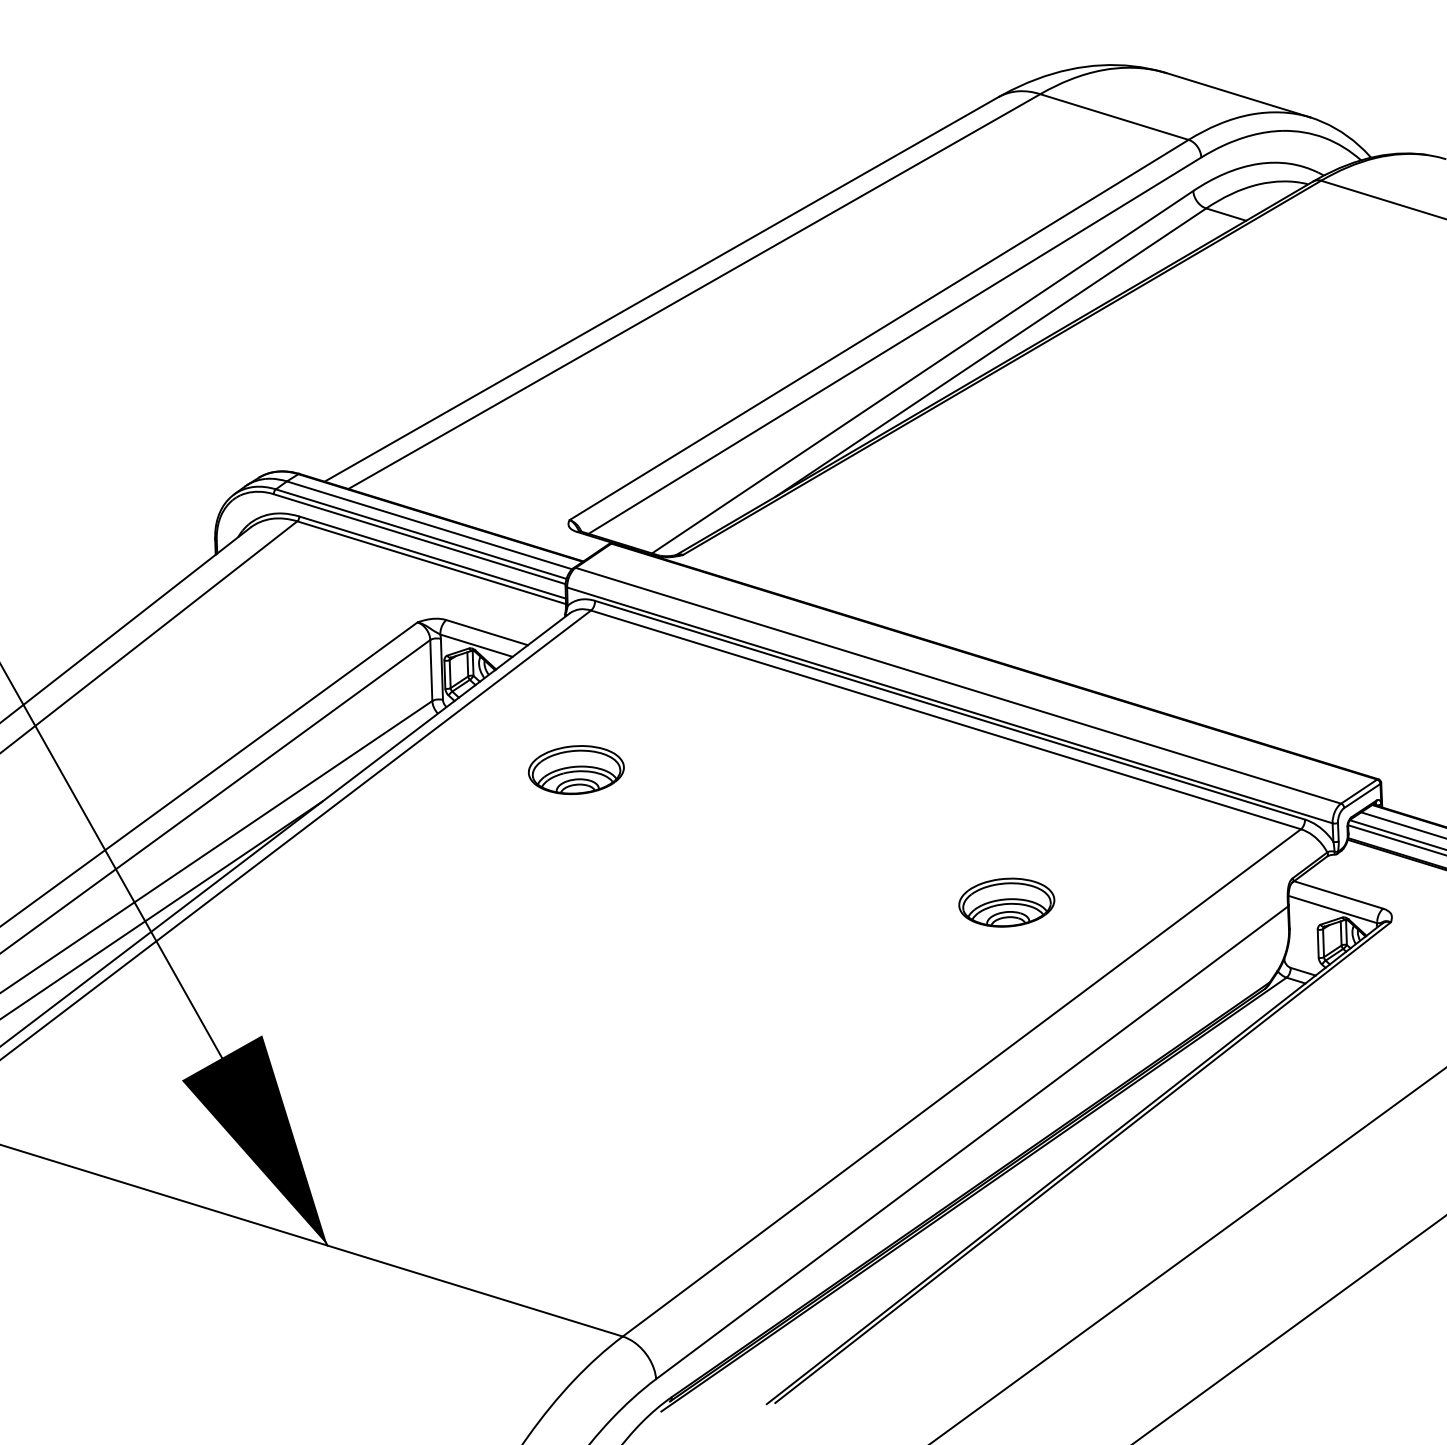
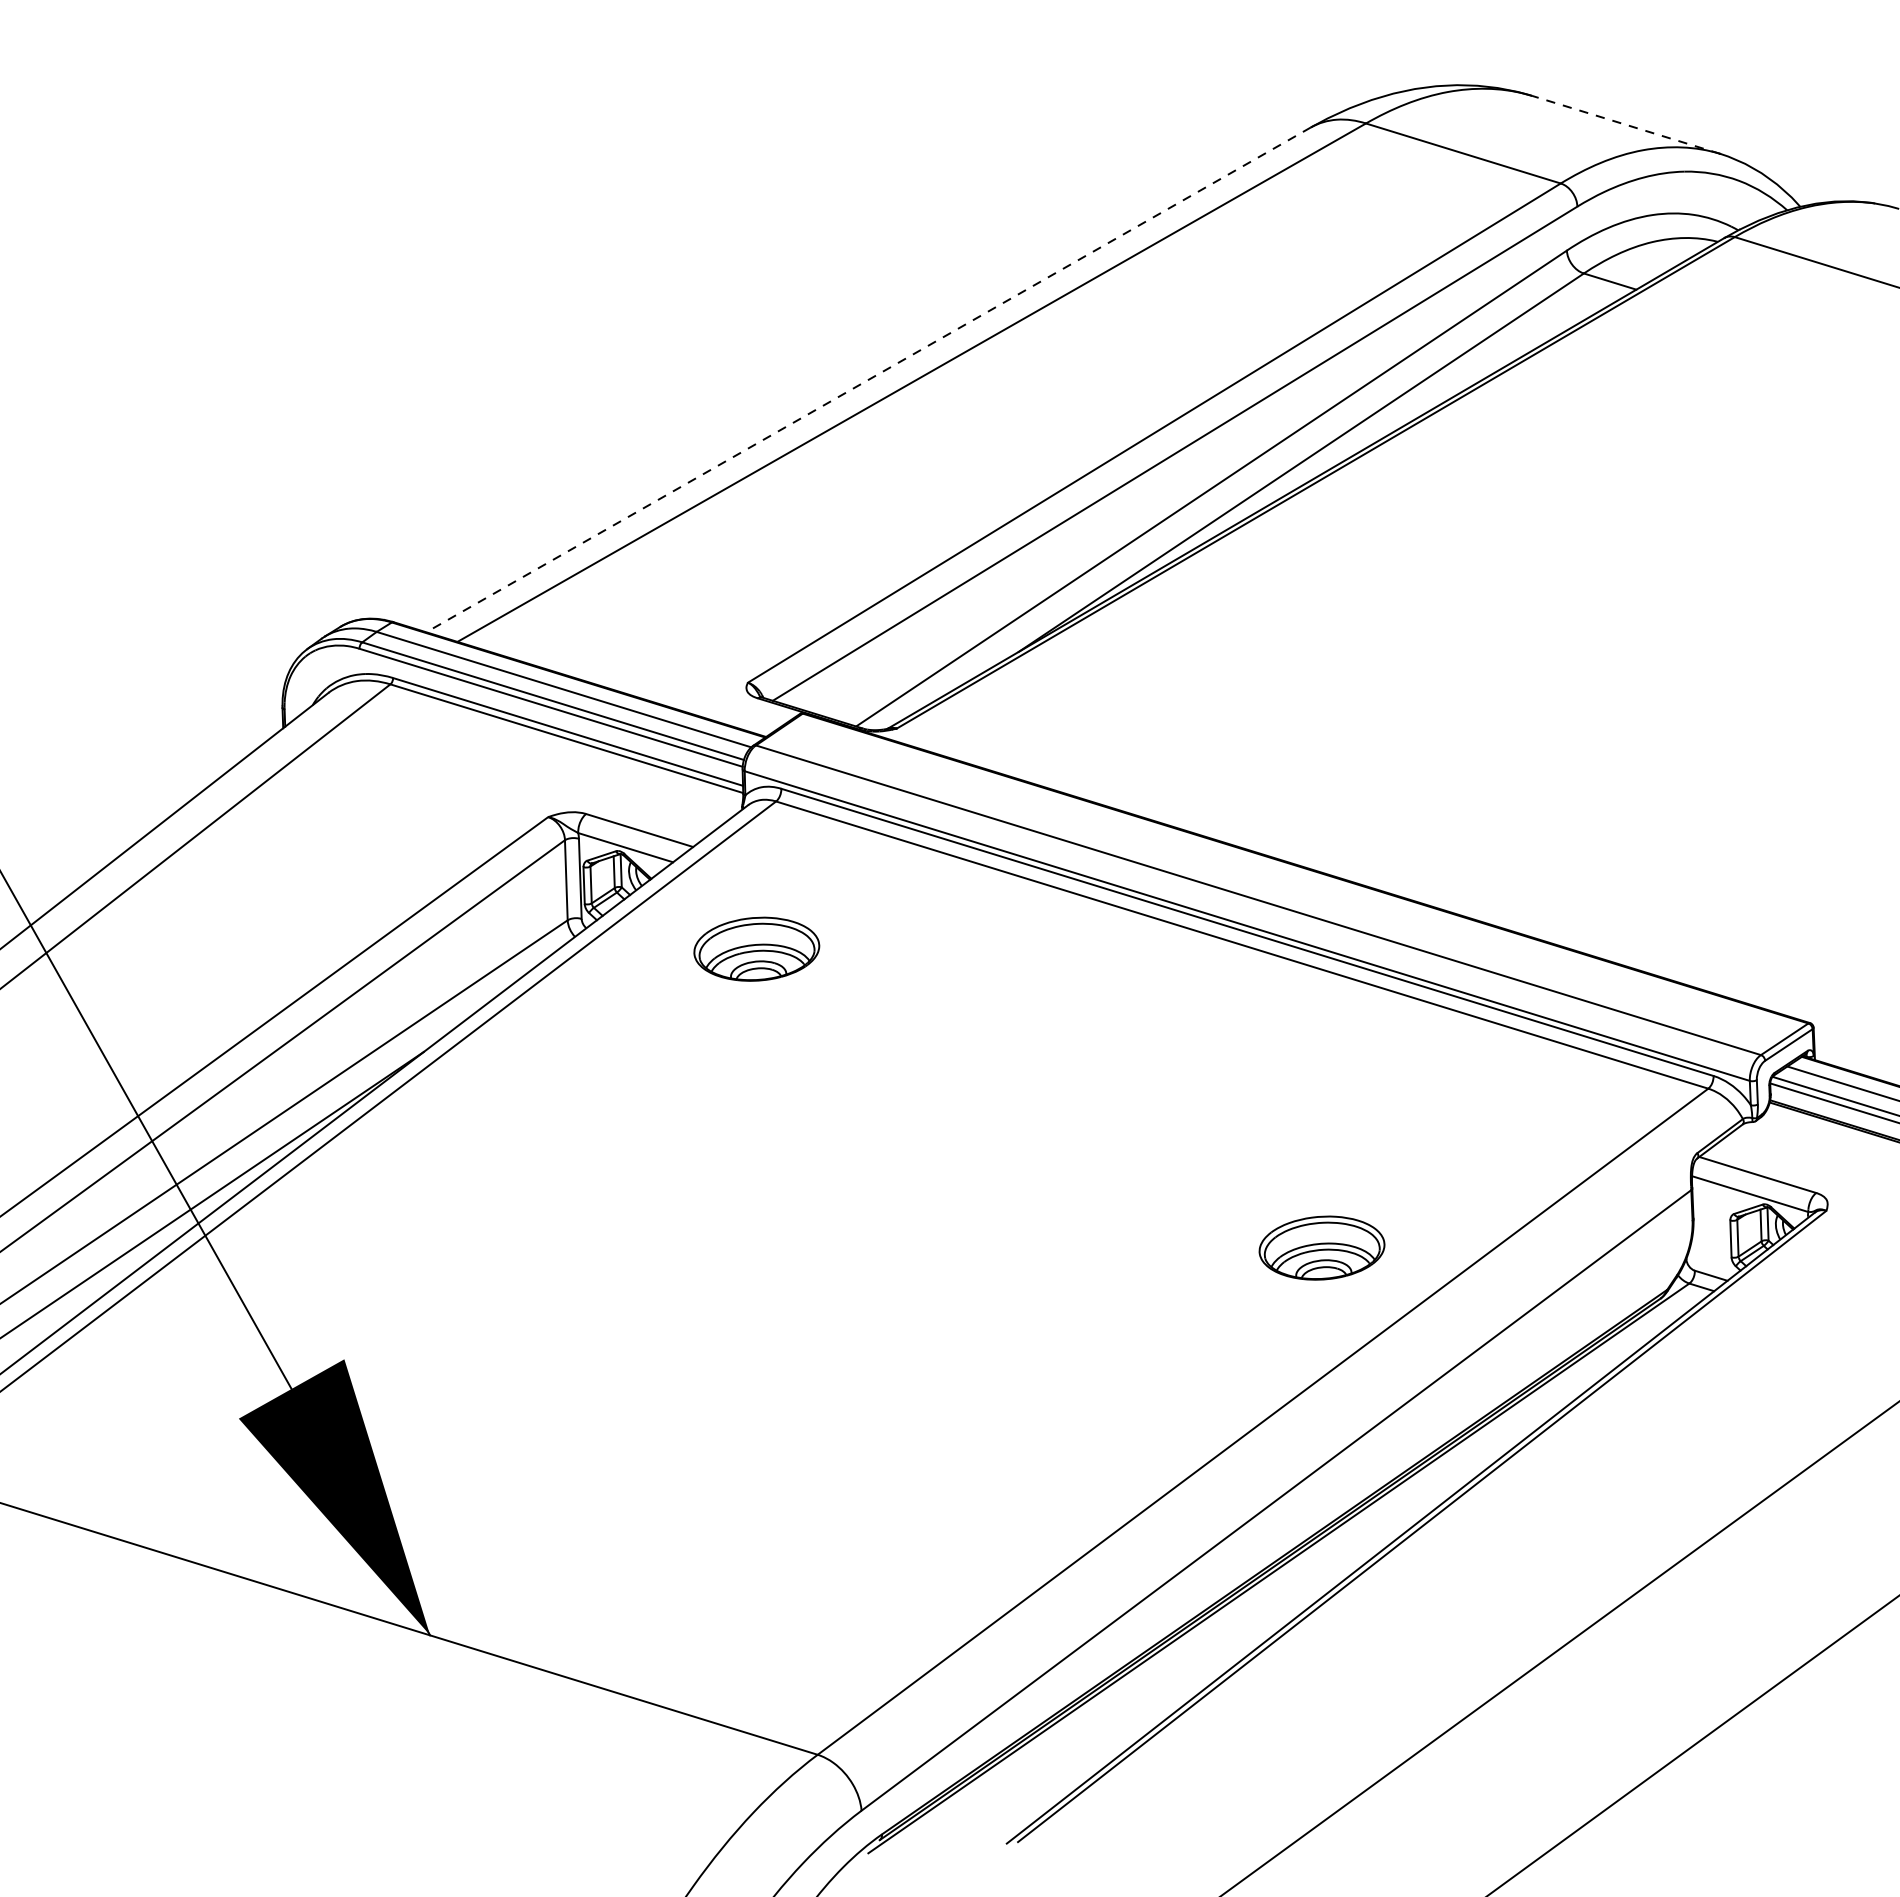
line: (1238, 95) -> (1626, 125), solid -> dashed
line: (661, 289) -> (868, 379), solid -> dashed
part: (576, 770) -> (756, 949), moved
part: (1006, 902) -> (1321, 1247), moved

